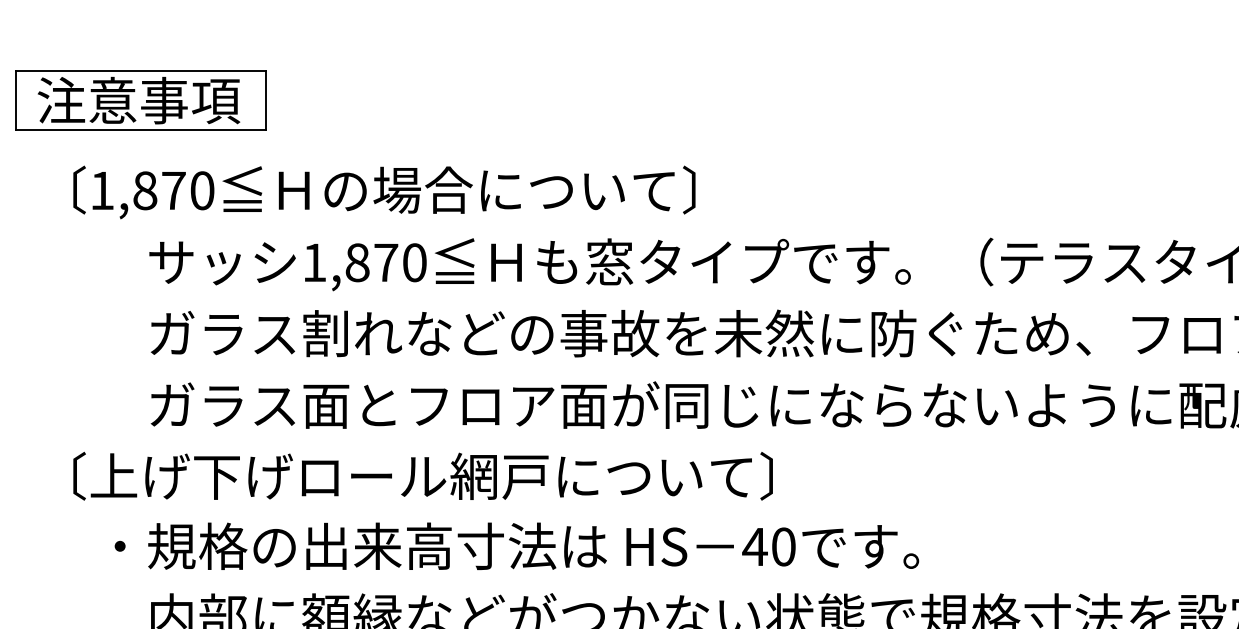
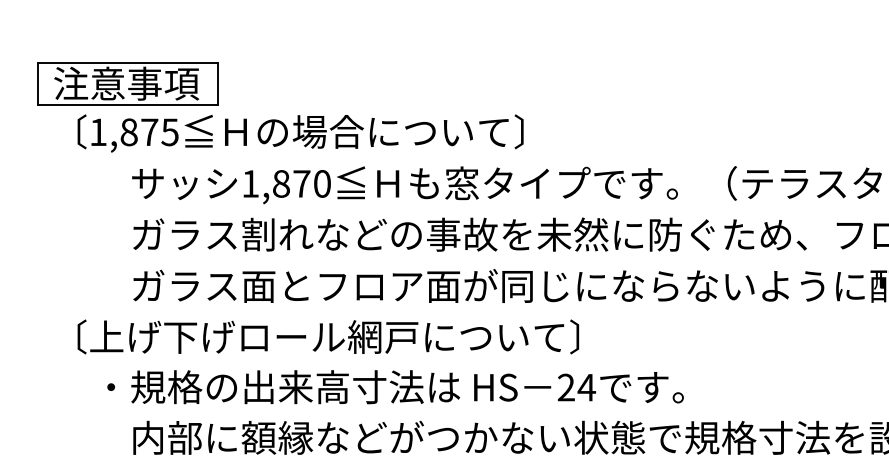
part: (140, 100) -> (127, 83), moved
text: (201, 191) -> (169, 132), 1,870 -> 1,875
text: (769, 546) -> (576, 387), 40 -> 24

